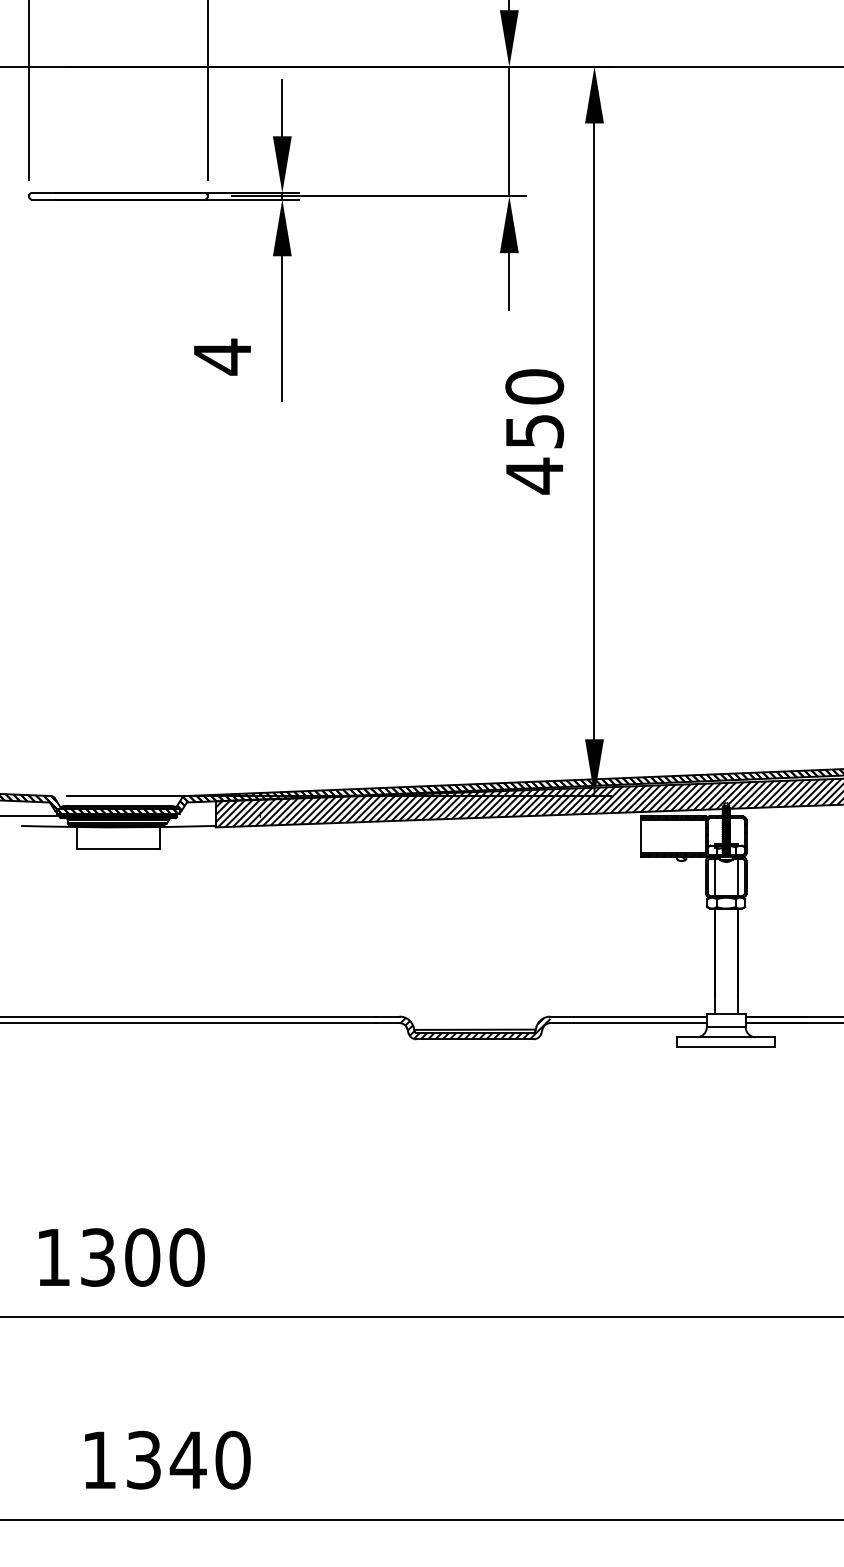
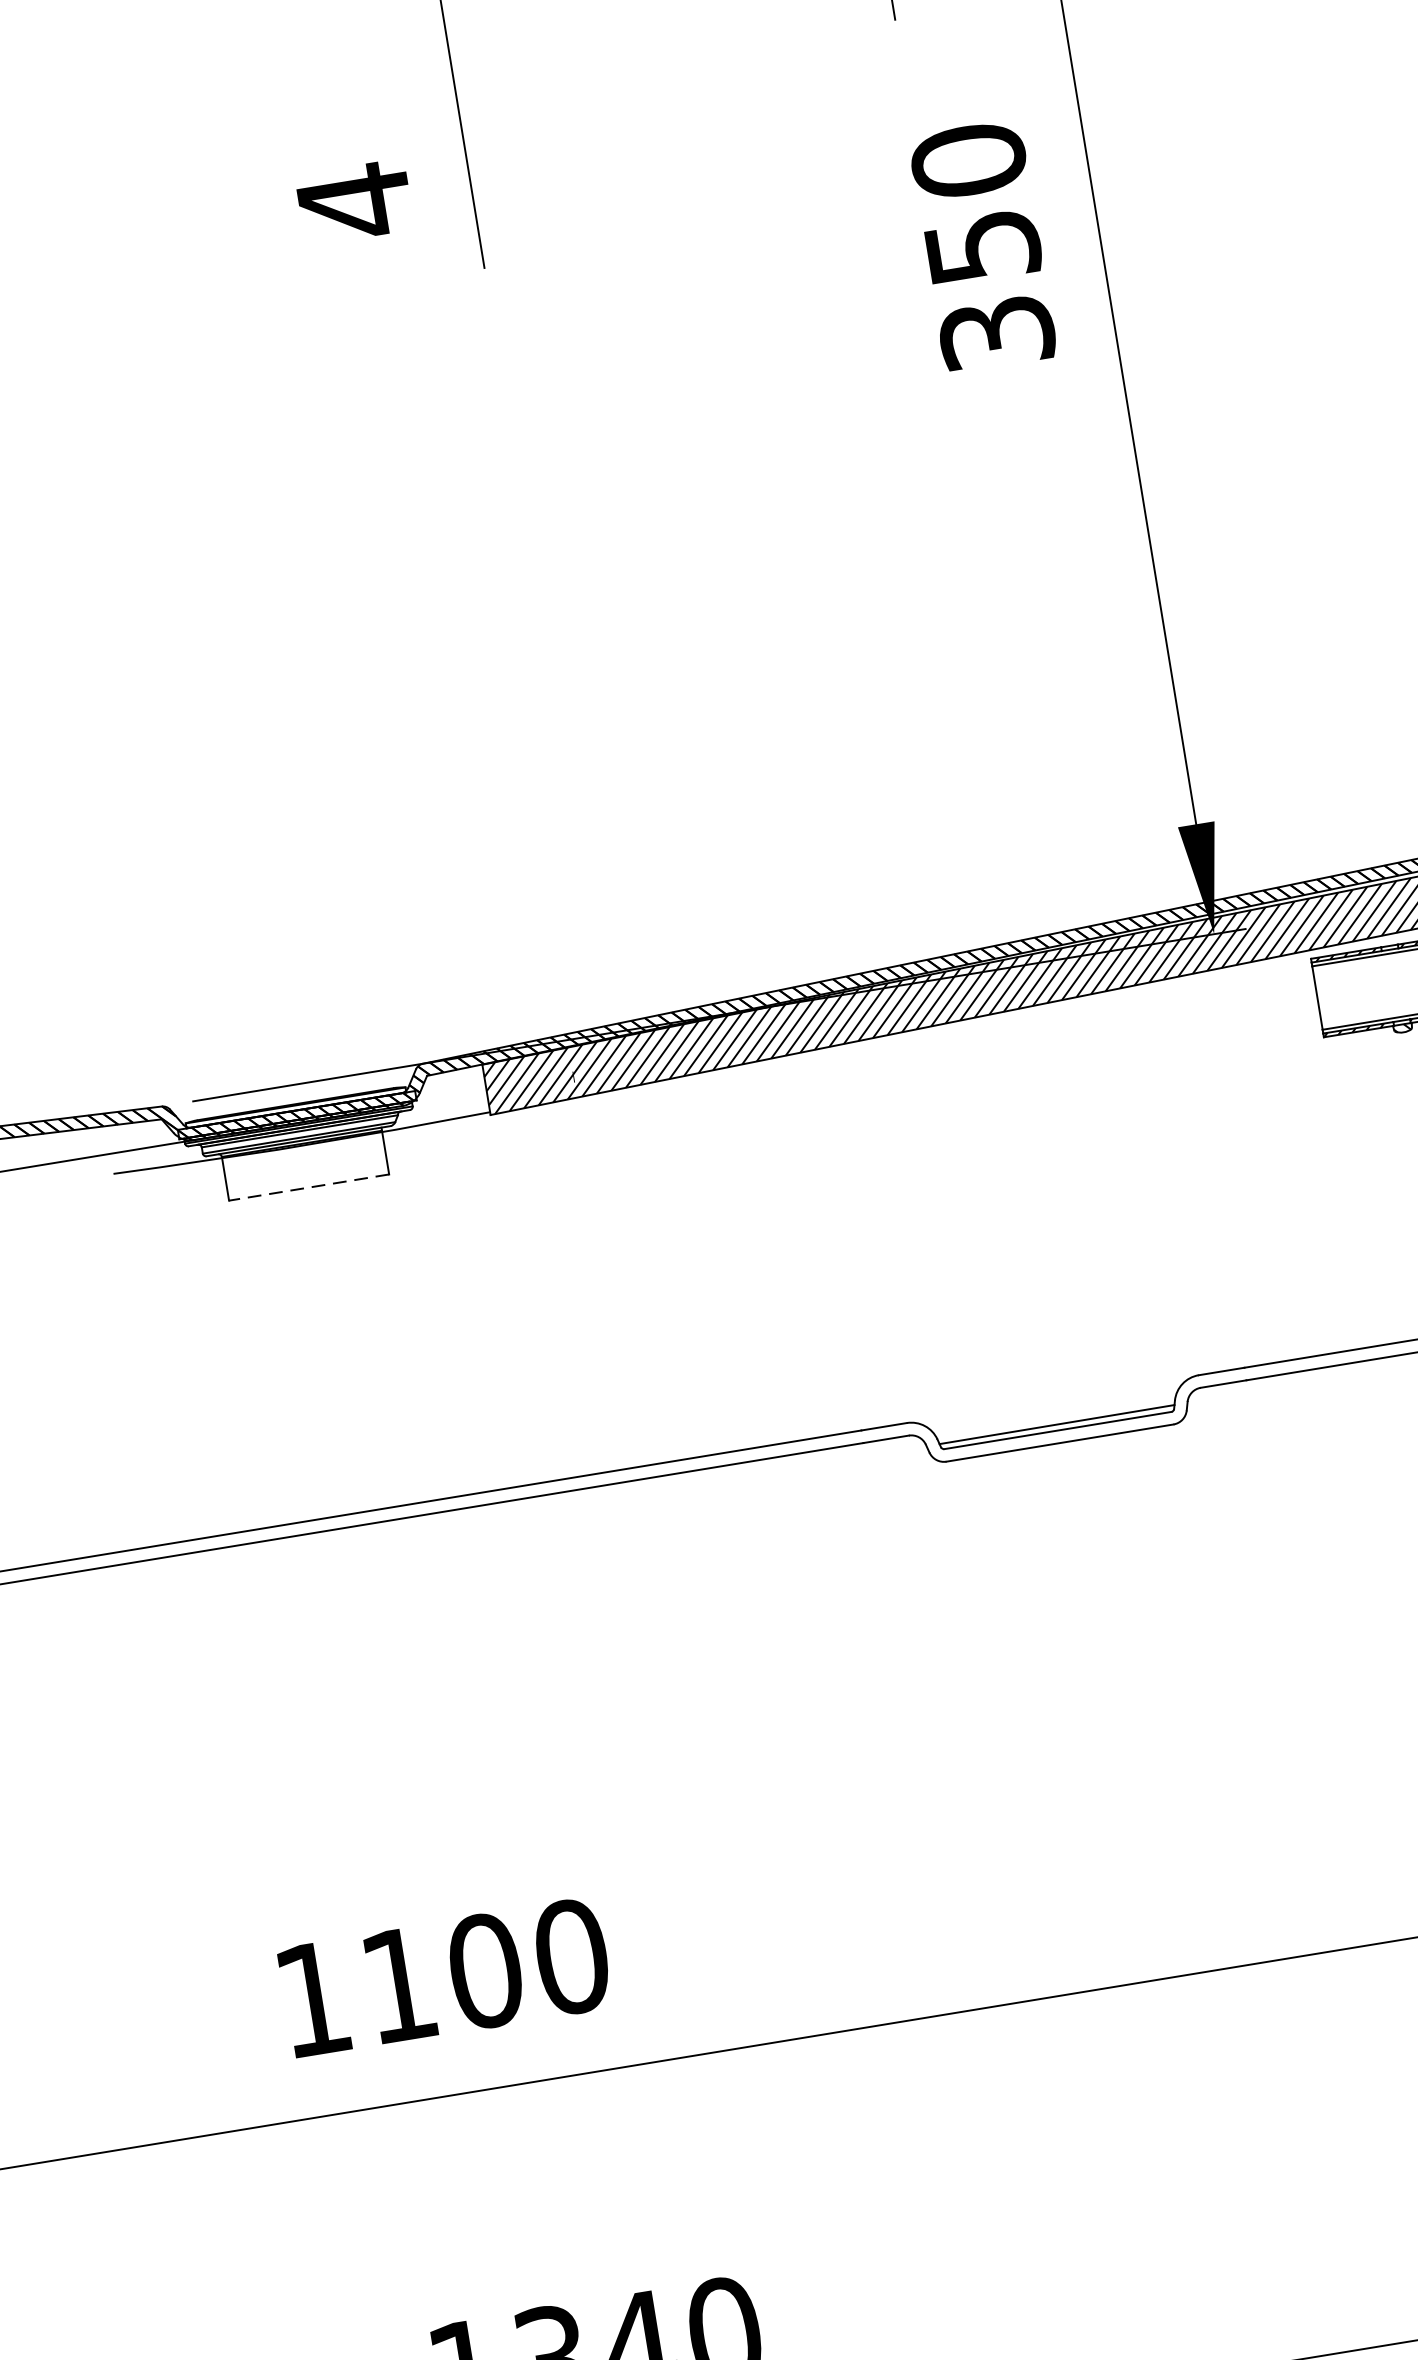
text: (534, 475) -> (996, 332), 450 -> 350
line: (117, 848) -> (307, 1186), solid -> dashed
hatch: (474, 1027) -> (1055, 1420), removed
text: (97, 1257) -> (398, 1985), 1300 -> 1100

